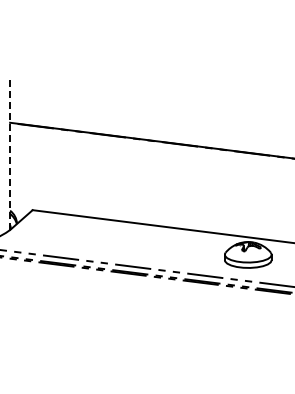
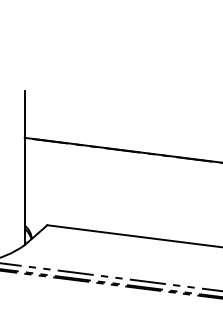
line: (10, 152) -> (25, 167), dashed -> solid

